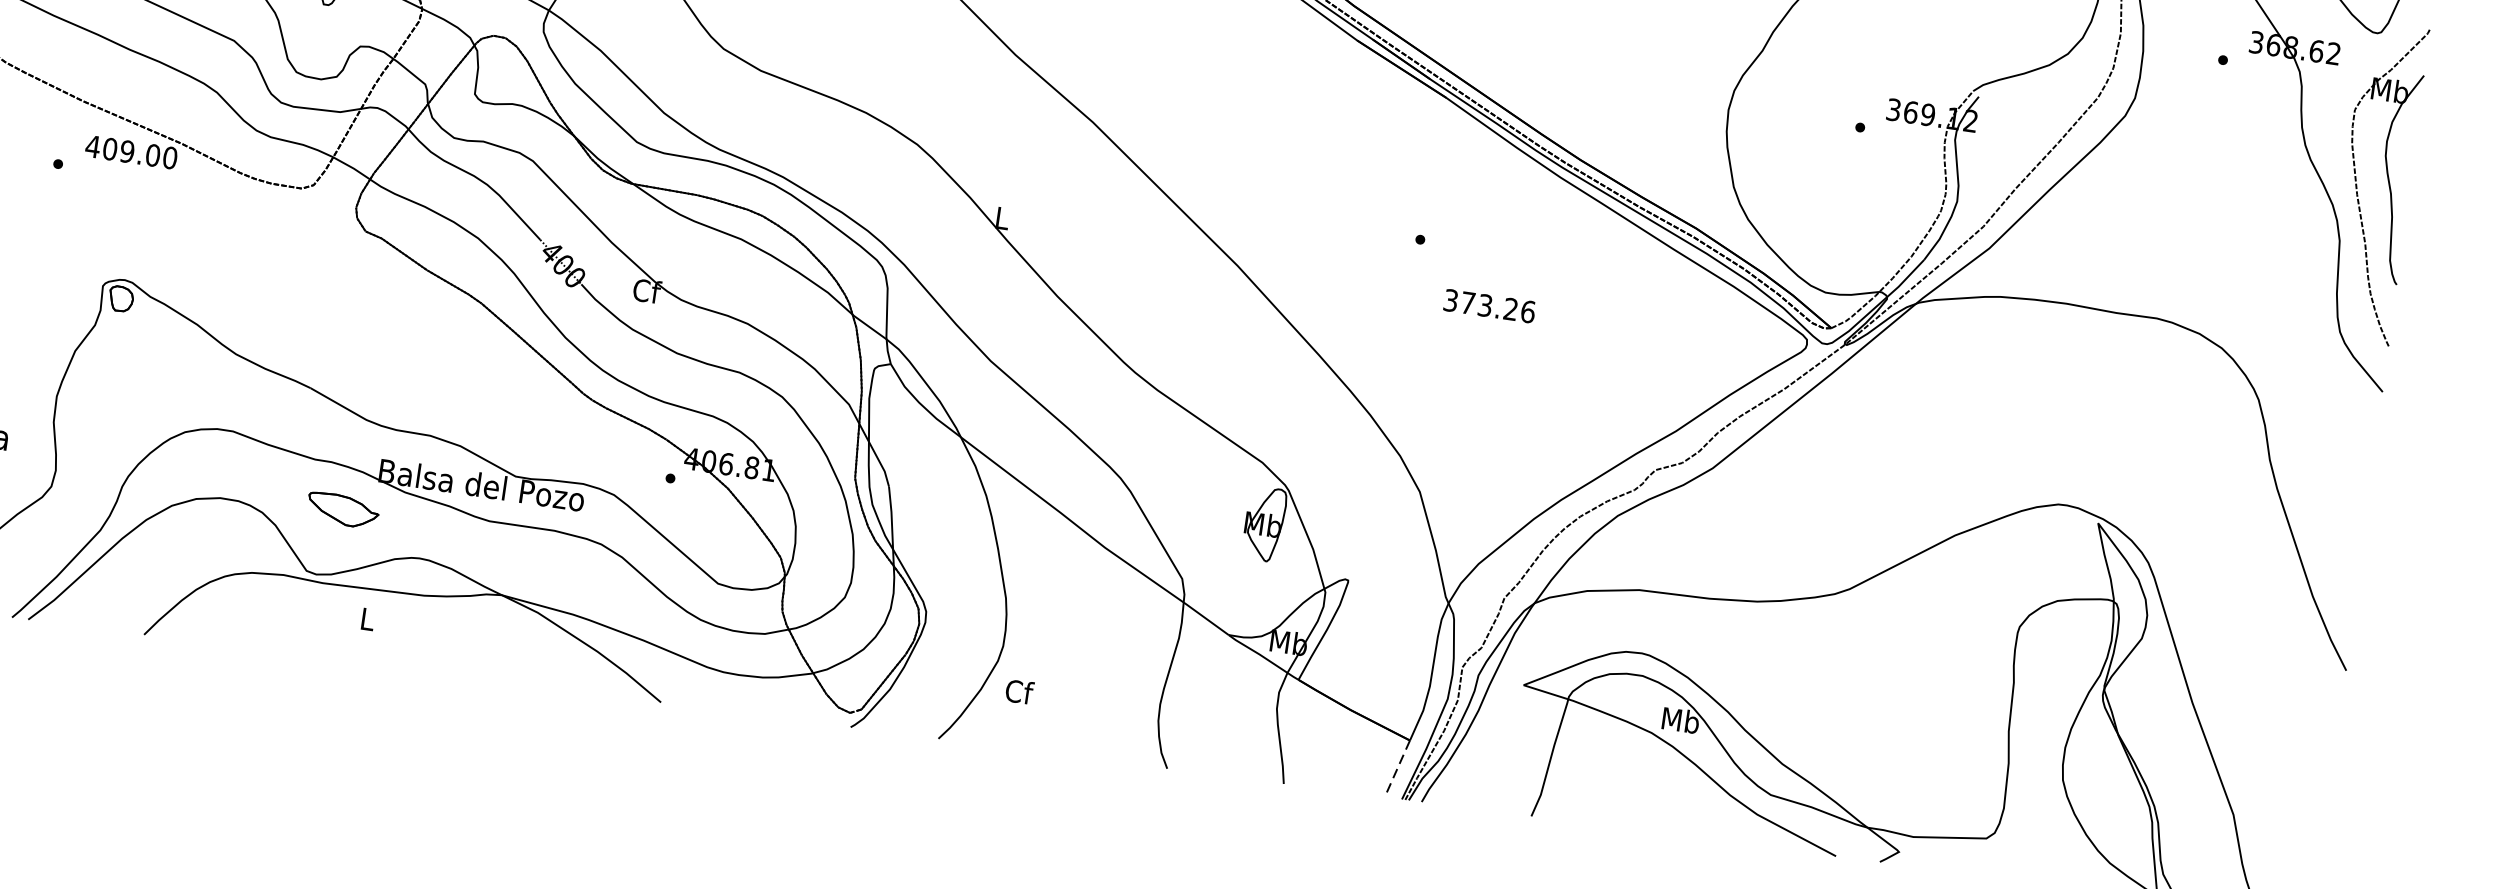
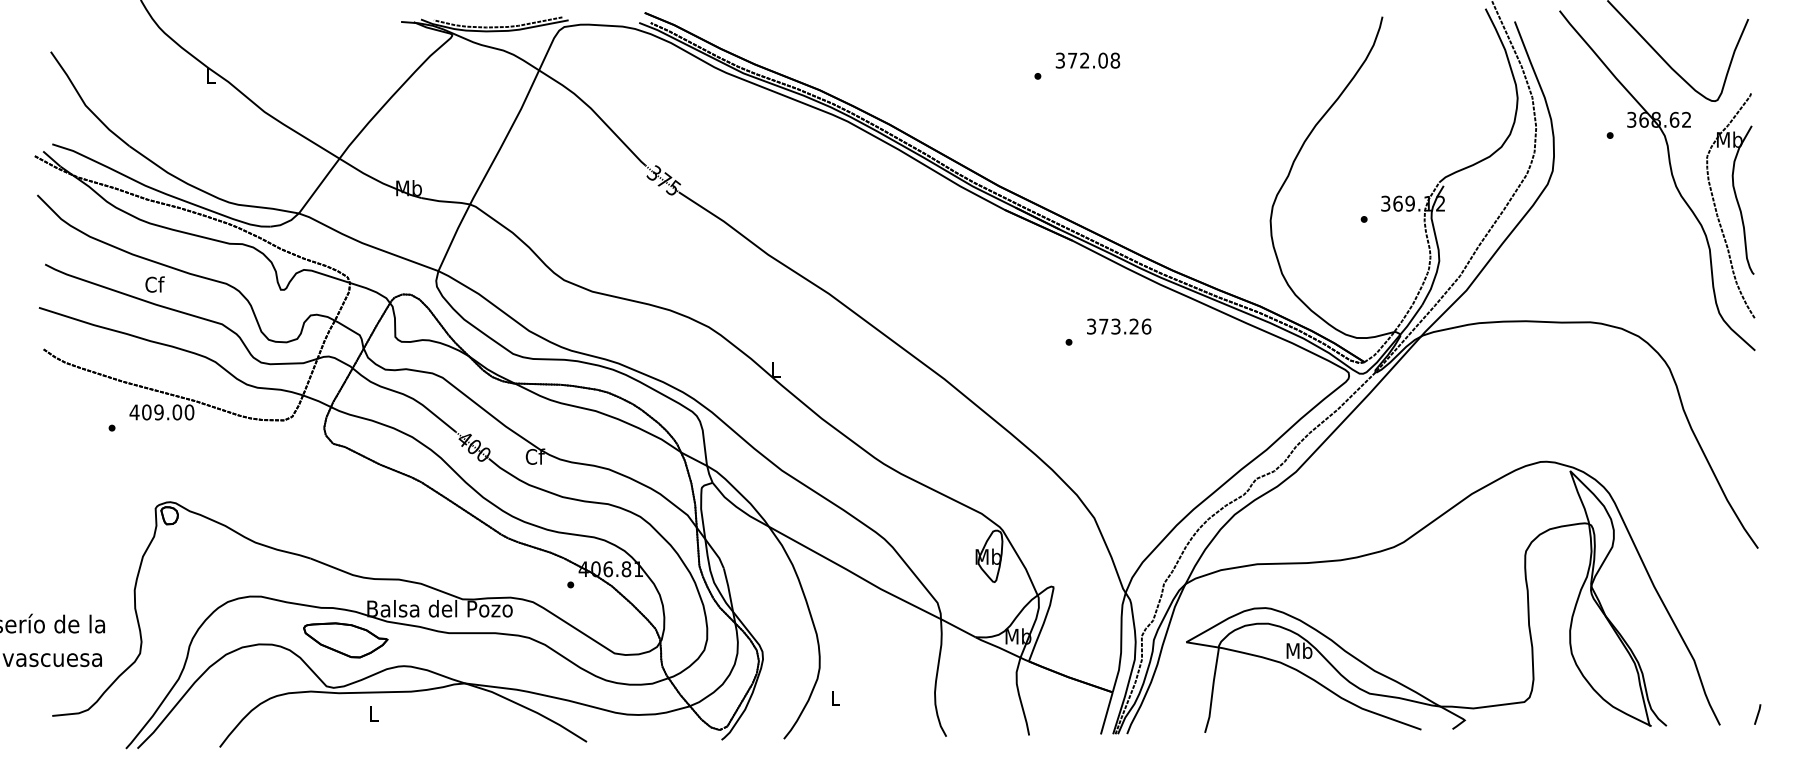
text: (1490, 306) -> (1119, 326), moved
part: (342, 510) -> (345, 640), size x1.67
text: (1019, 692) -> (835, 698), Cf -> L
line: (1396, 768) -> (1106, 713), dashed -> solid

